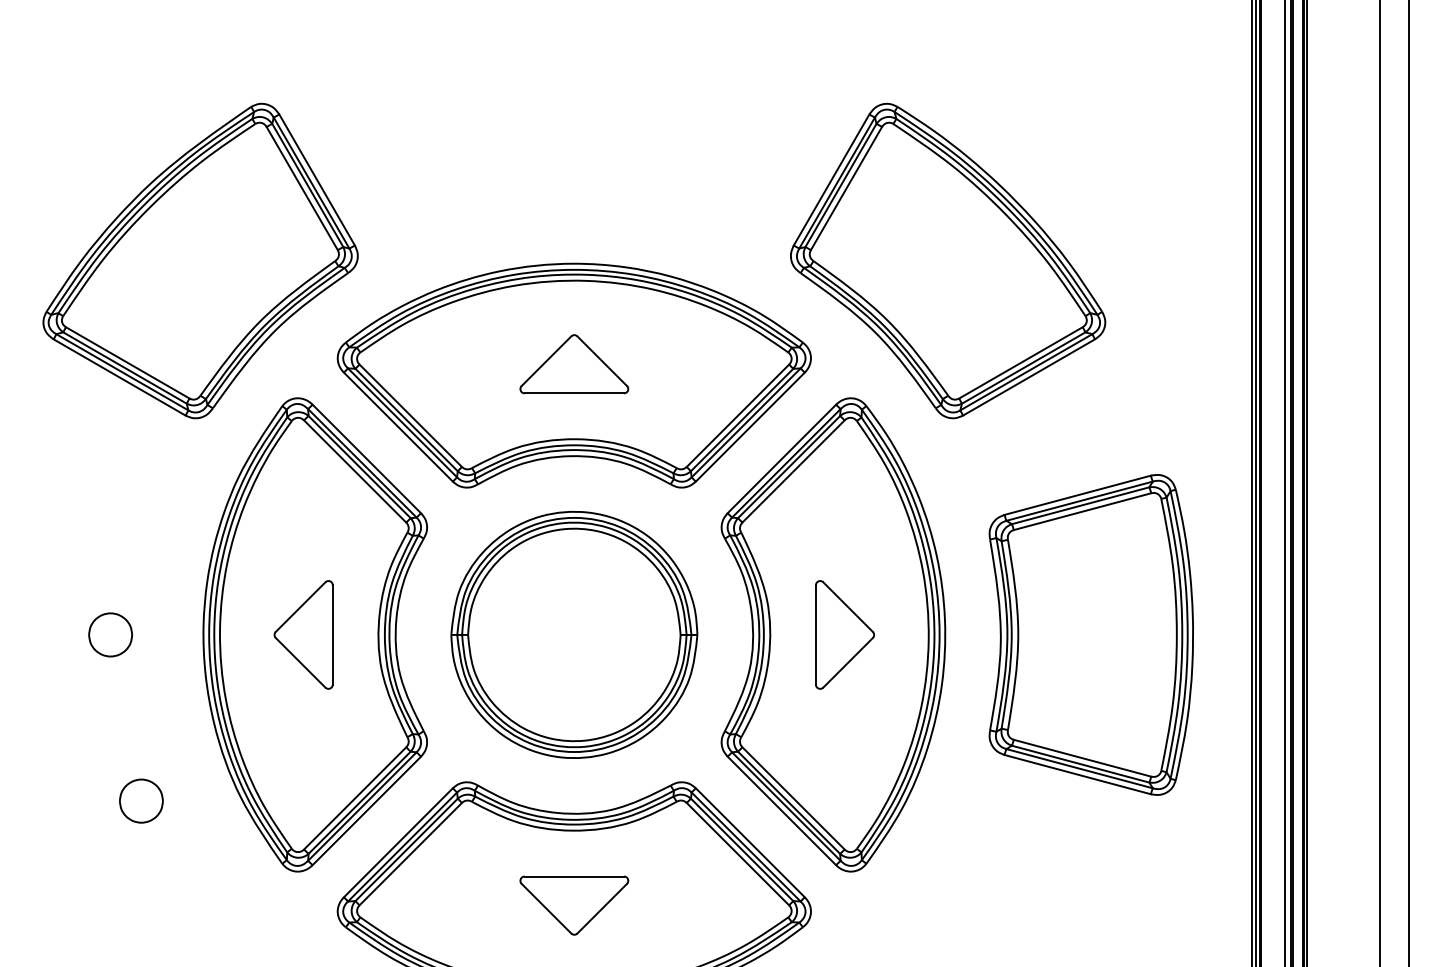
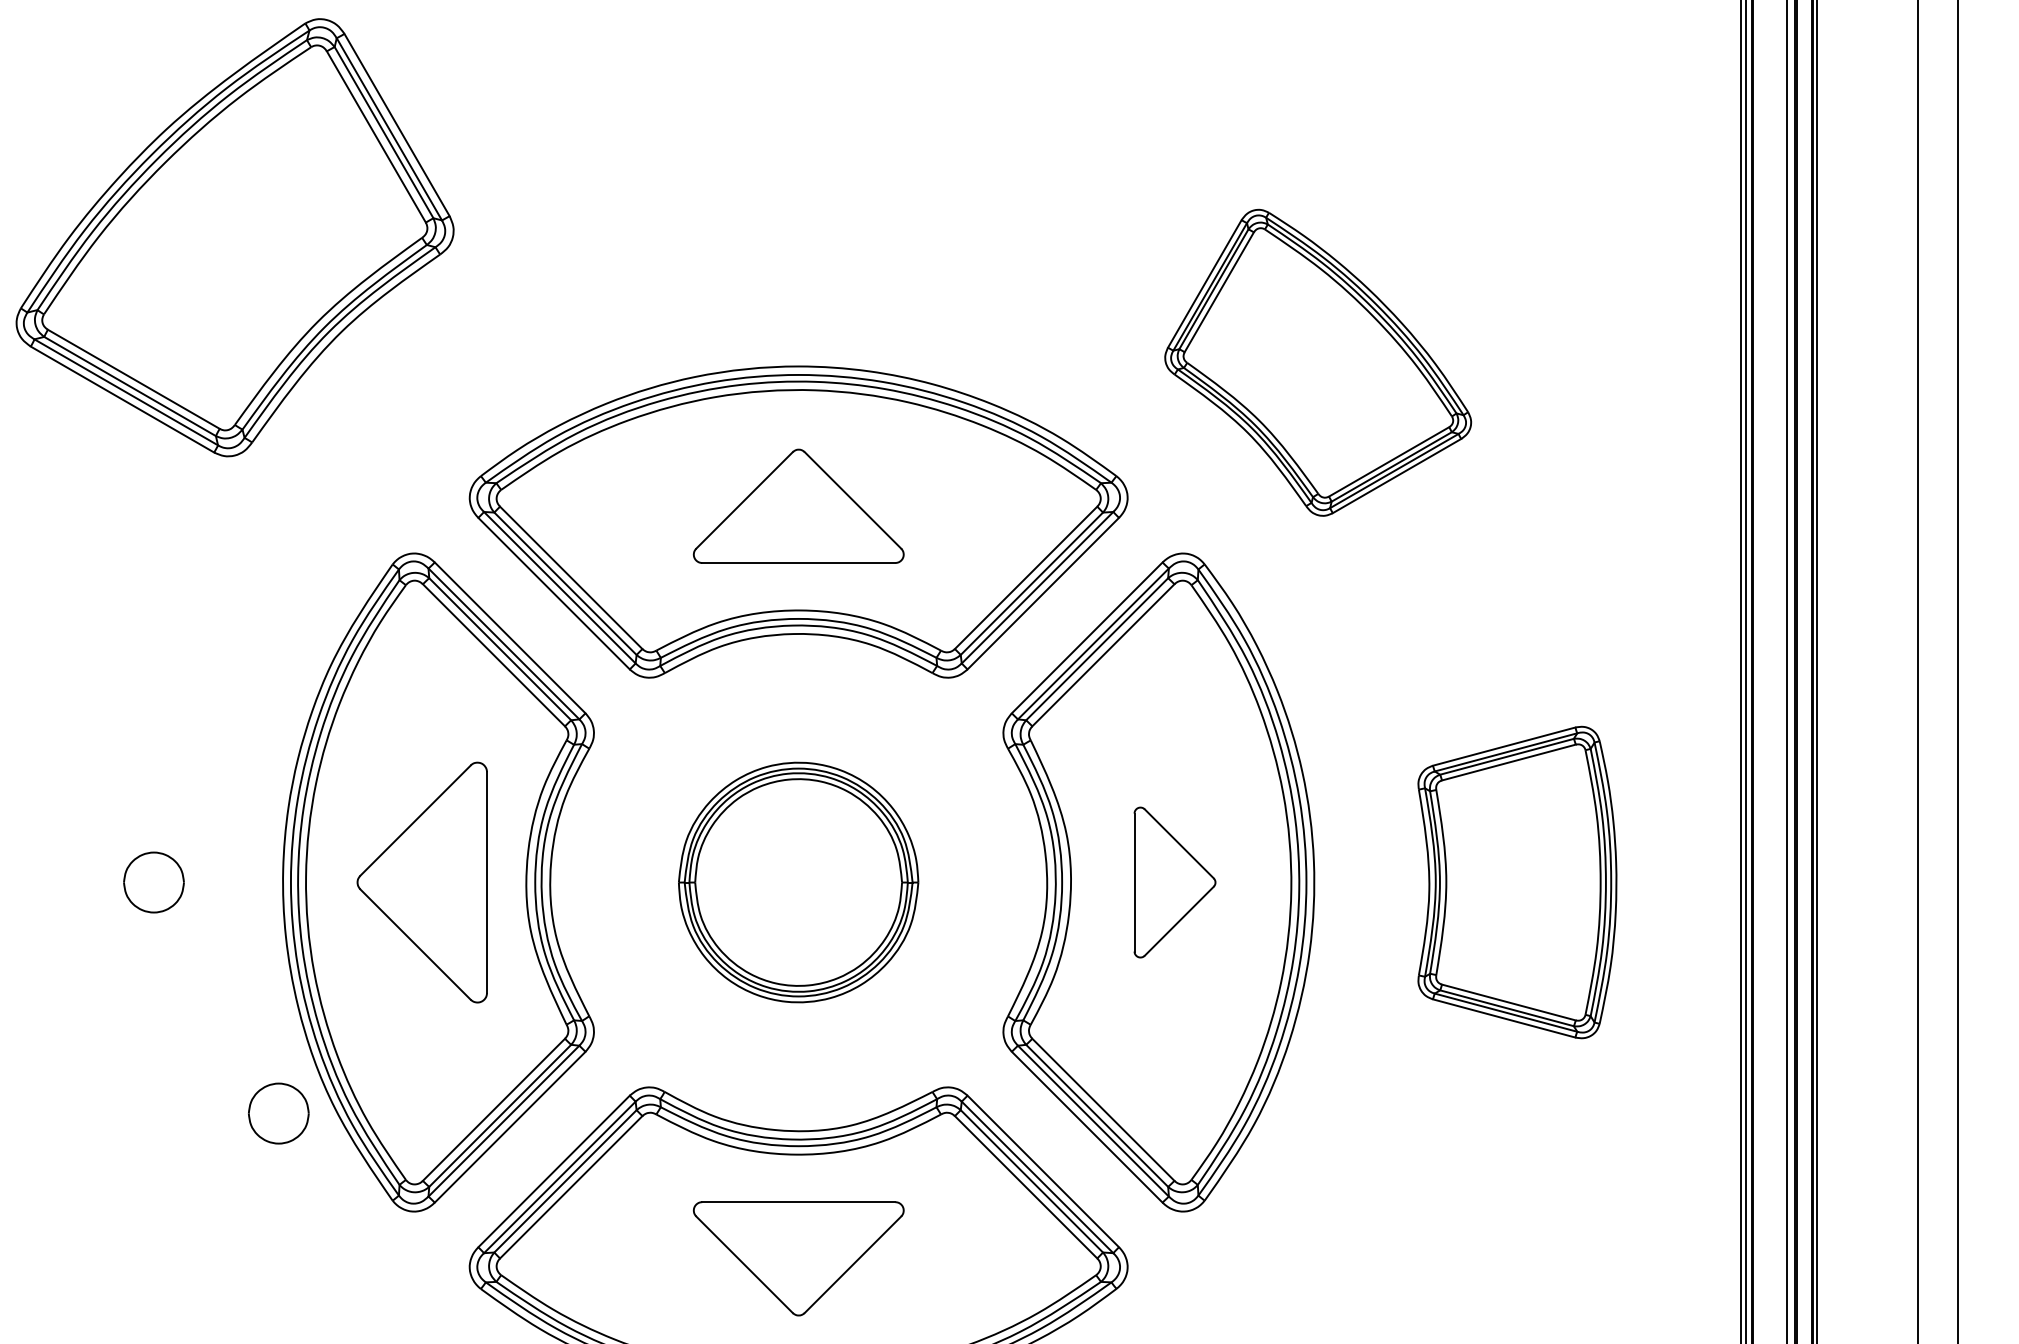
part: (200, 260) -> (234, 237), moved
part: (947, 260) -> (1317, 362), size x0.7
part: (574, 363) -> (798, 505), size x1.4
part: (303, 634) -> (422, 882), size x1.6
part: (574, 634) -> (798, 882), size x0.7
part: (1091, 634) -> (1517, 882), size x0.7
part: (141, 801) -> (278, 1113), moved
part: (574, 905) -> (798, 1258), size x1.4

